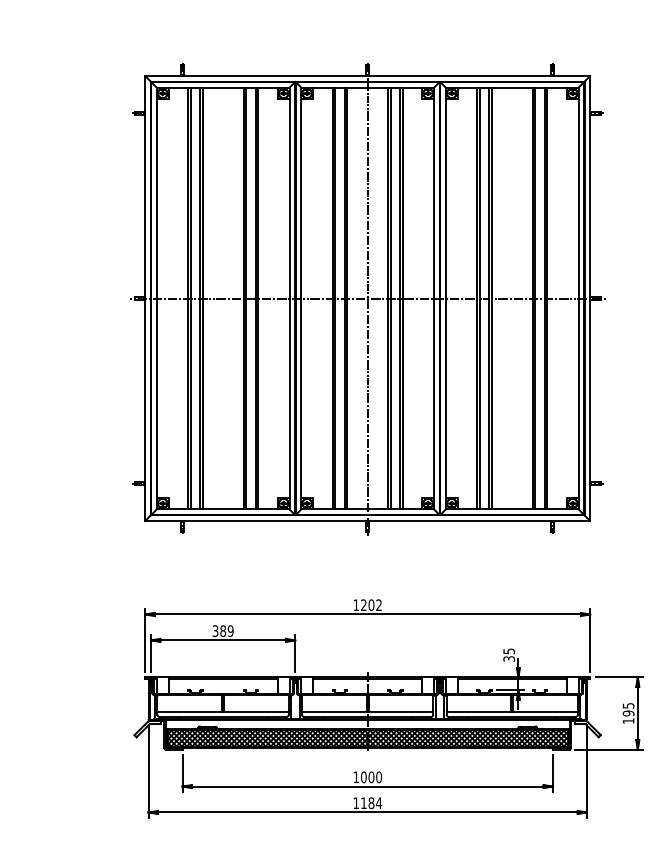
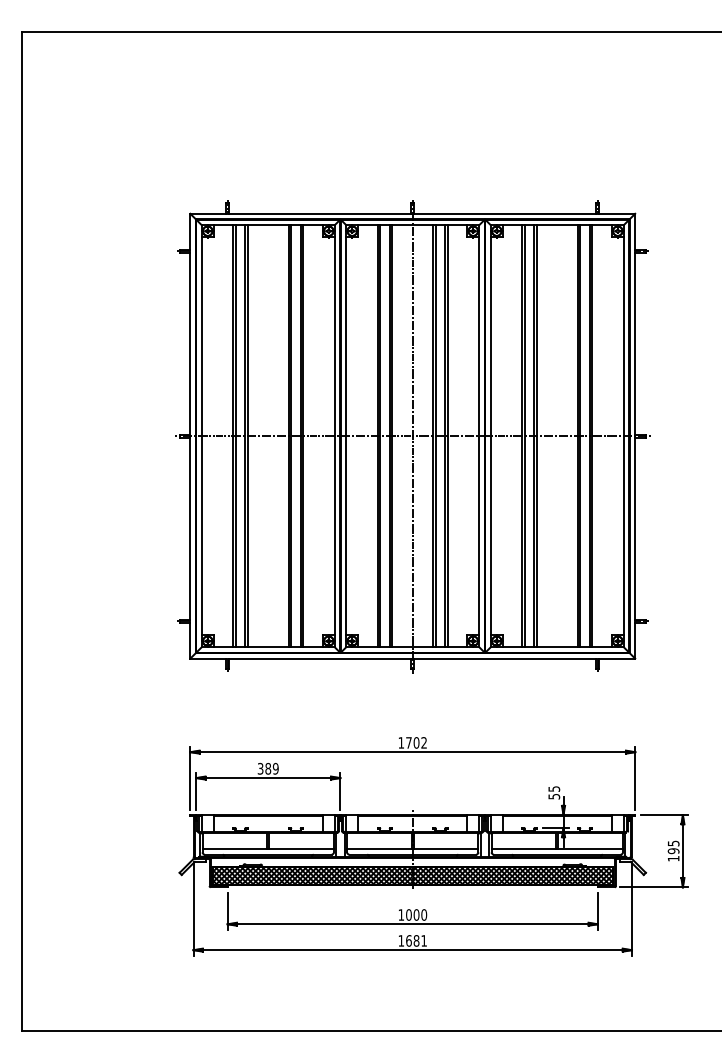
text: (363, 604) -> (408, 742), 1202 -> 1702
text: (508, 658) -> (553, 796), 35 -> 55
text: (371, 802) -> (416, 940), 1184 -> 1681

